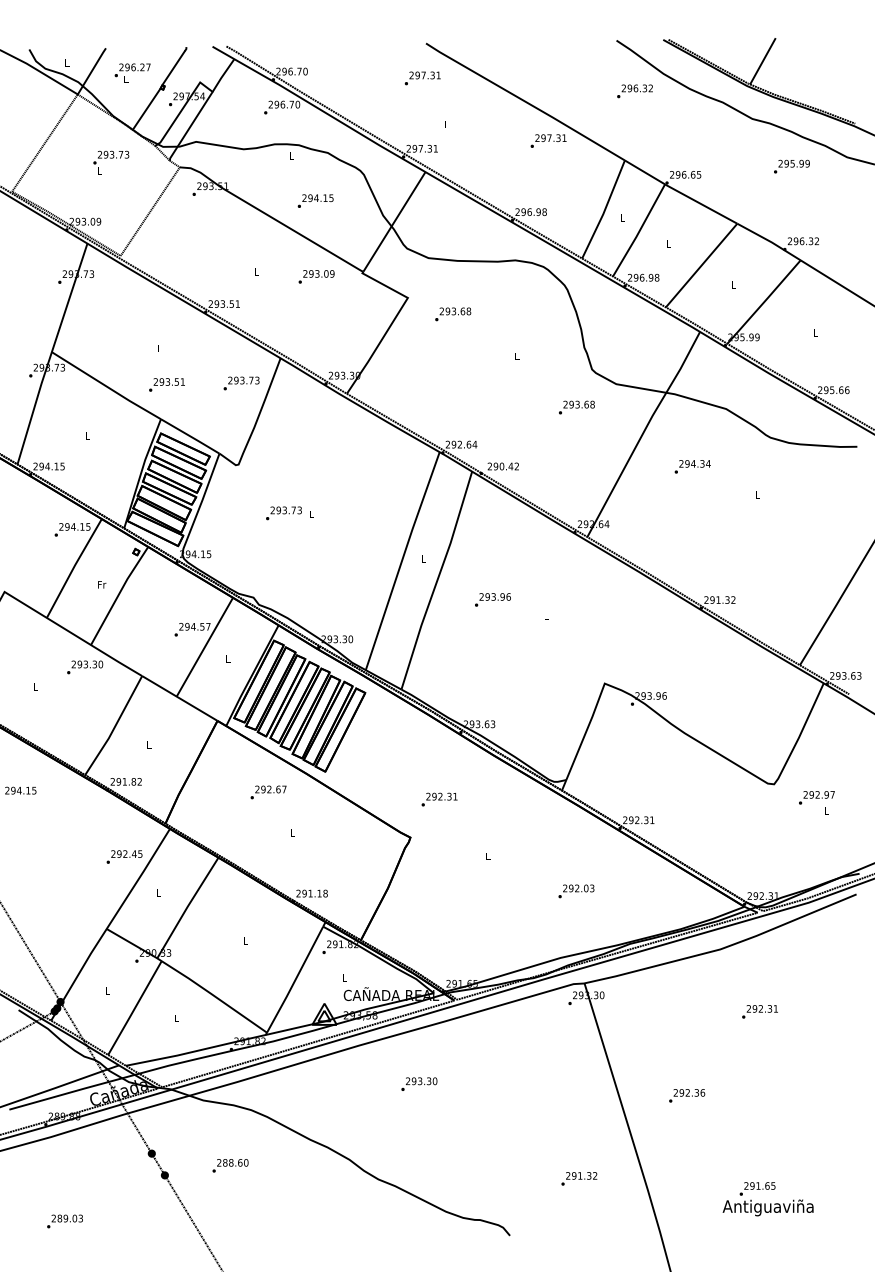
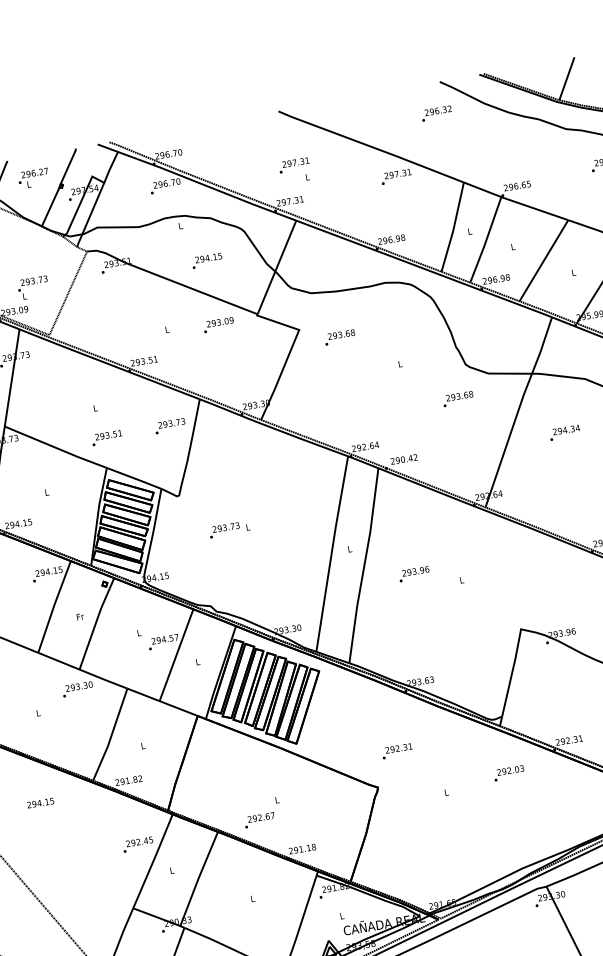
text: (422, 78) -> (294, 165), moved
text: (634, 91) -> (436, 113), moved
text: (111, 162) -> (33, 287), moved
text: (268, 792) -> (259, 820), moved
text: (576, 891) -> (509, 773), moved

